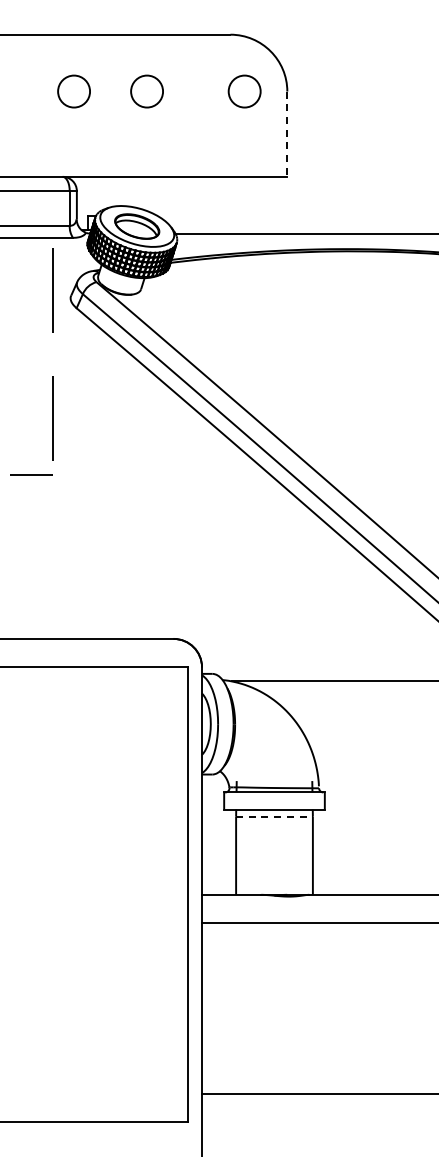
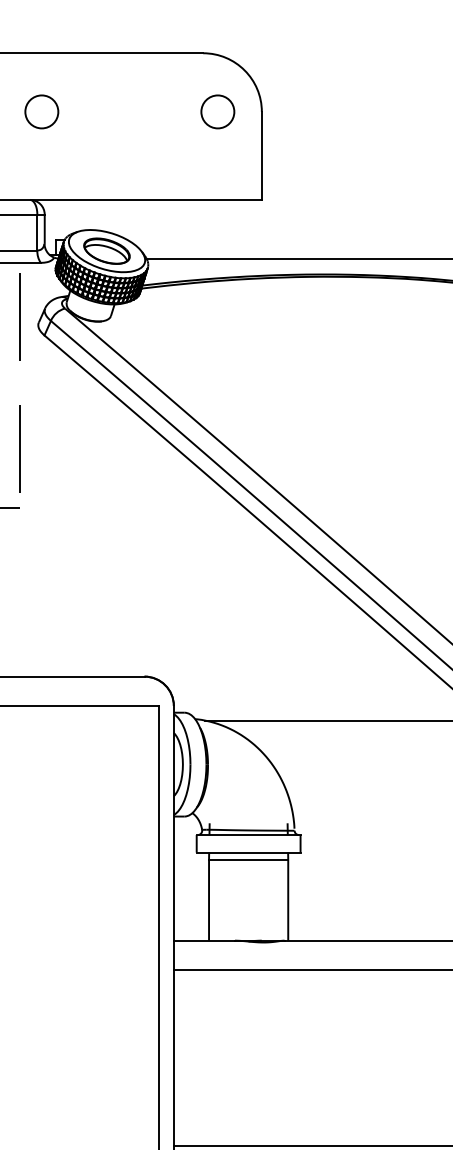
circle: (146, 91) -> (116, 111), removed
line: (287, 134) -> (262, 156), dashed -> solid
line: (275, 816) -> (249, 859), dashed -> solid

